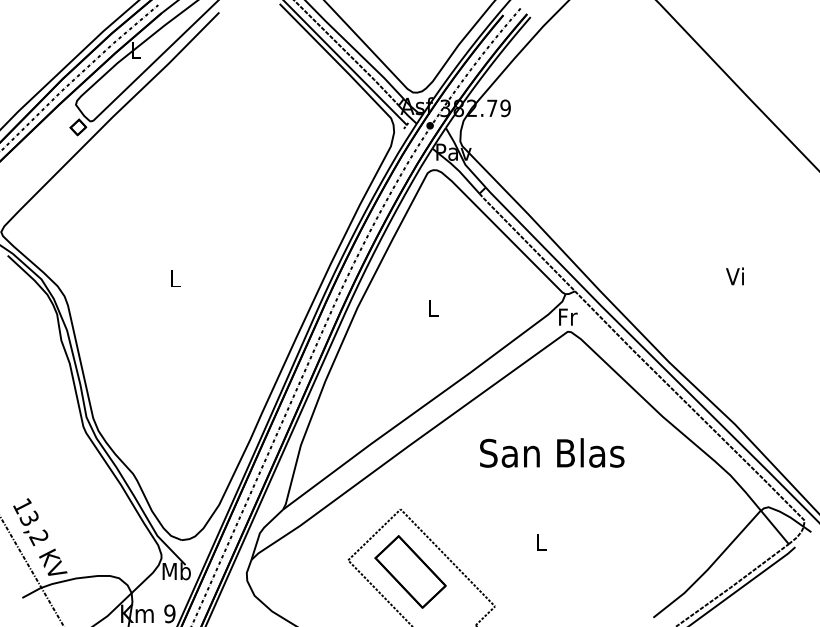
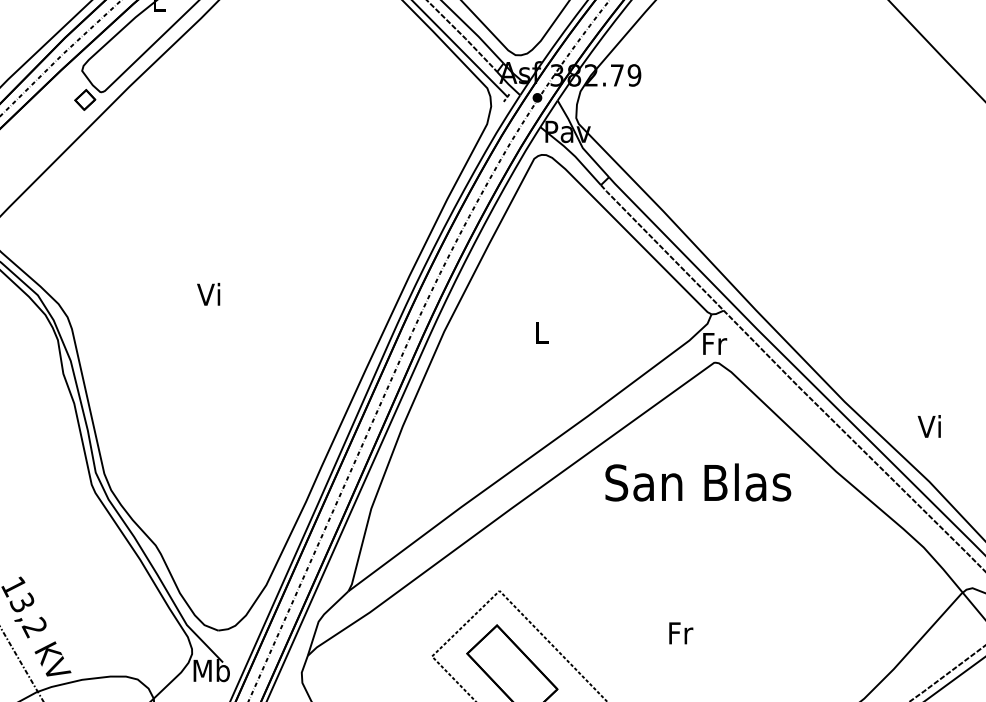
text: (734, 276) -> (928, 426), moved
text: (174, 278) -> (208, 294), L -> Vi
text: (552, 452) -> (698, 481), moved
text: (541, 541) -> (680, 632), L -> Fr

